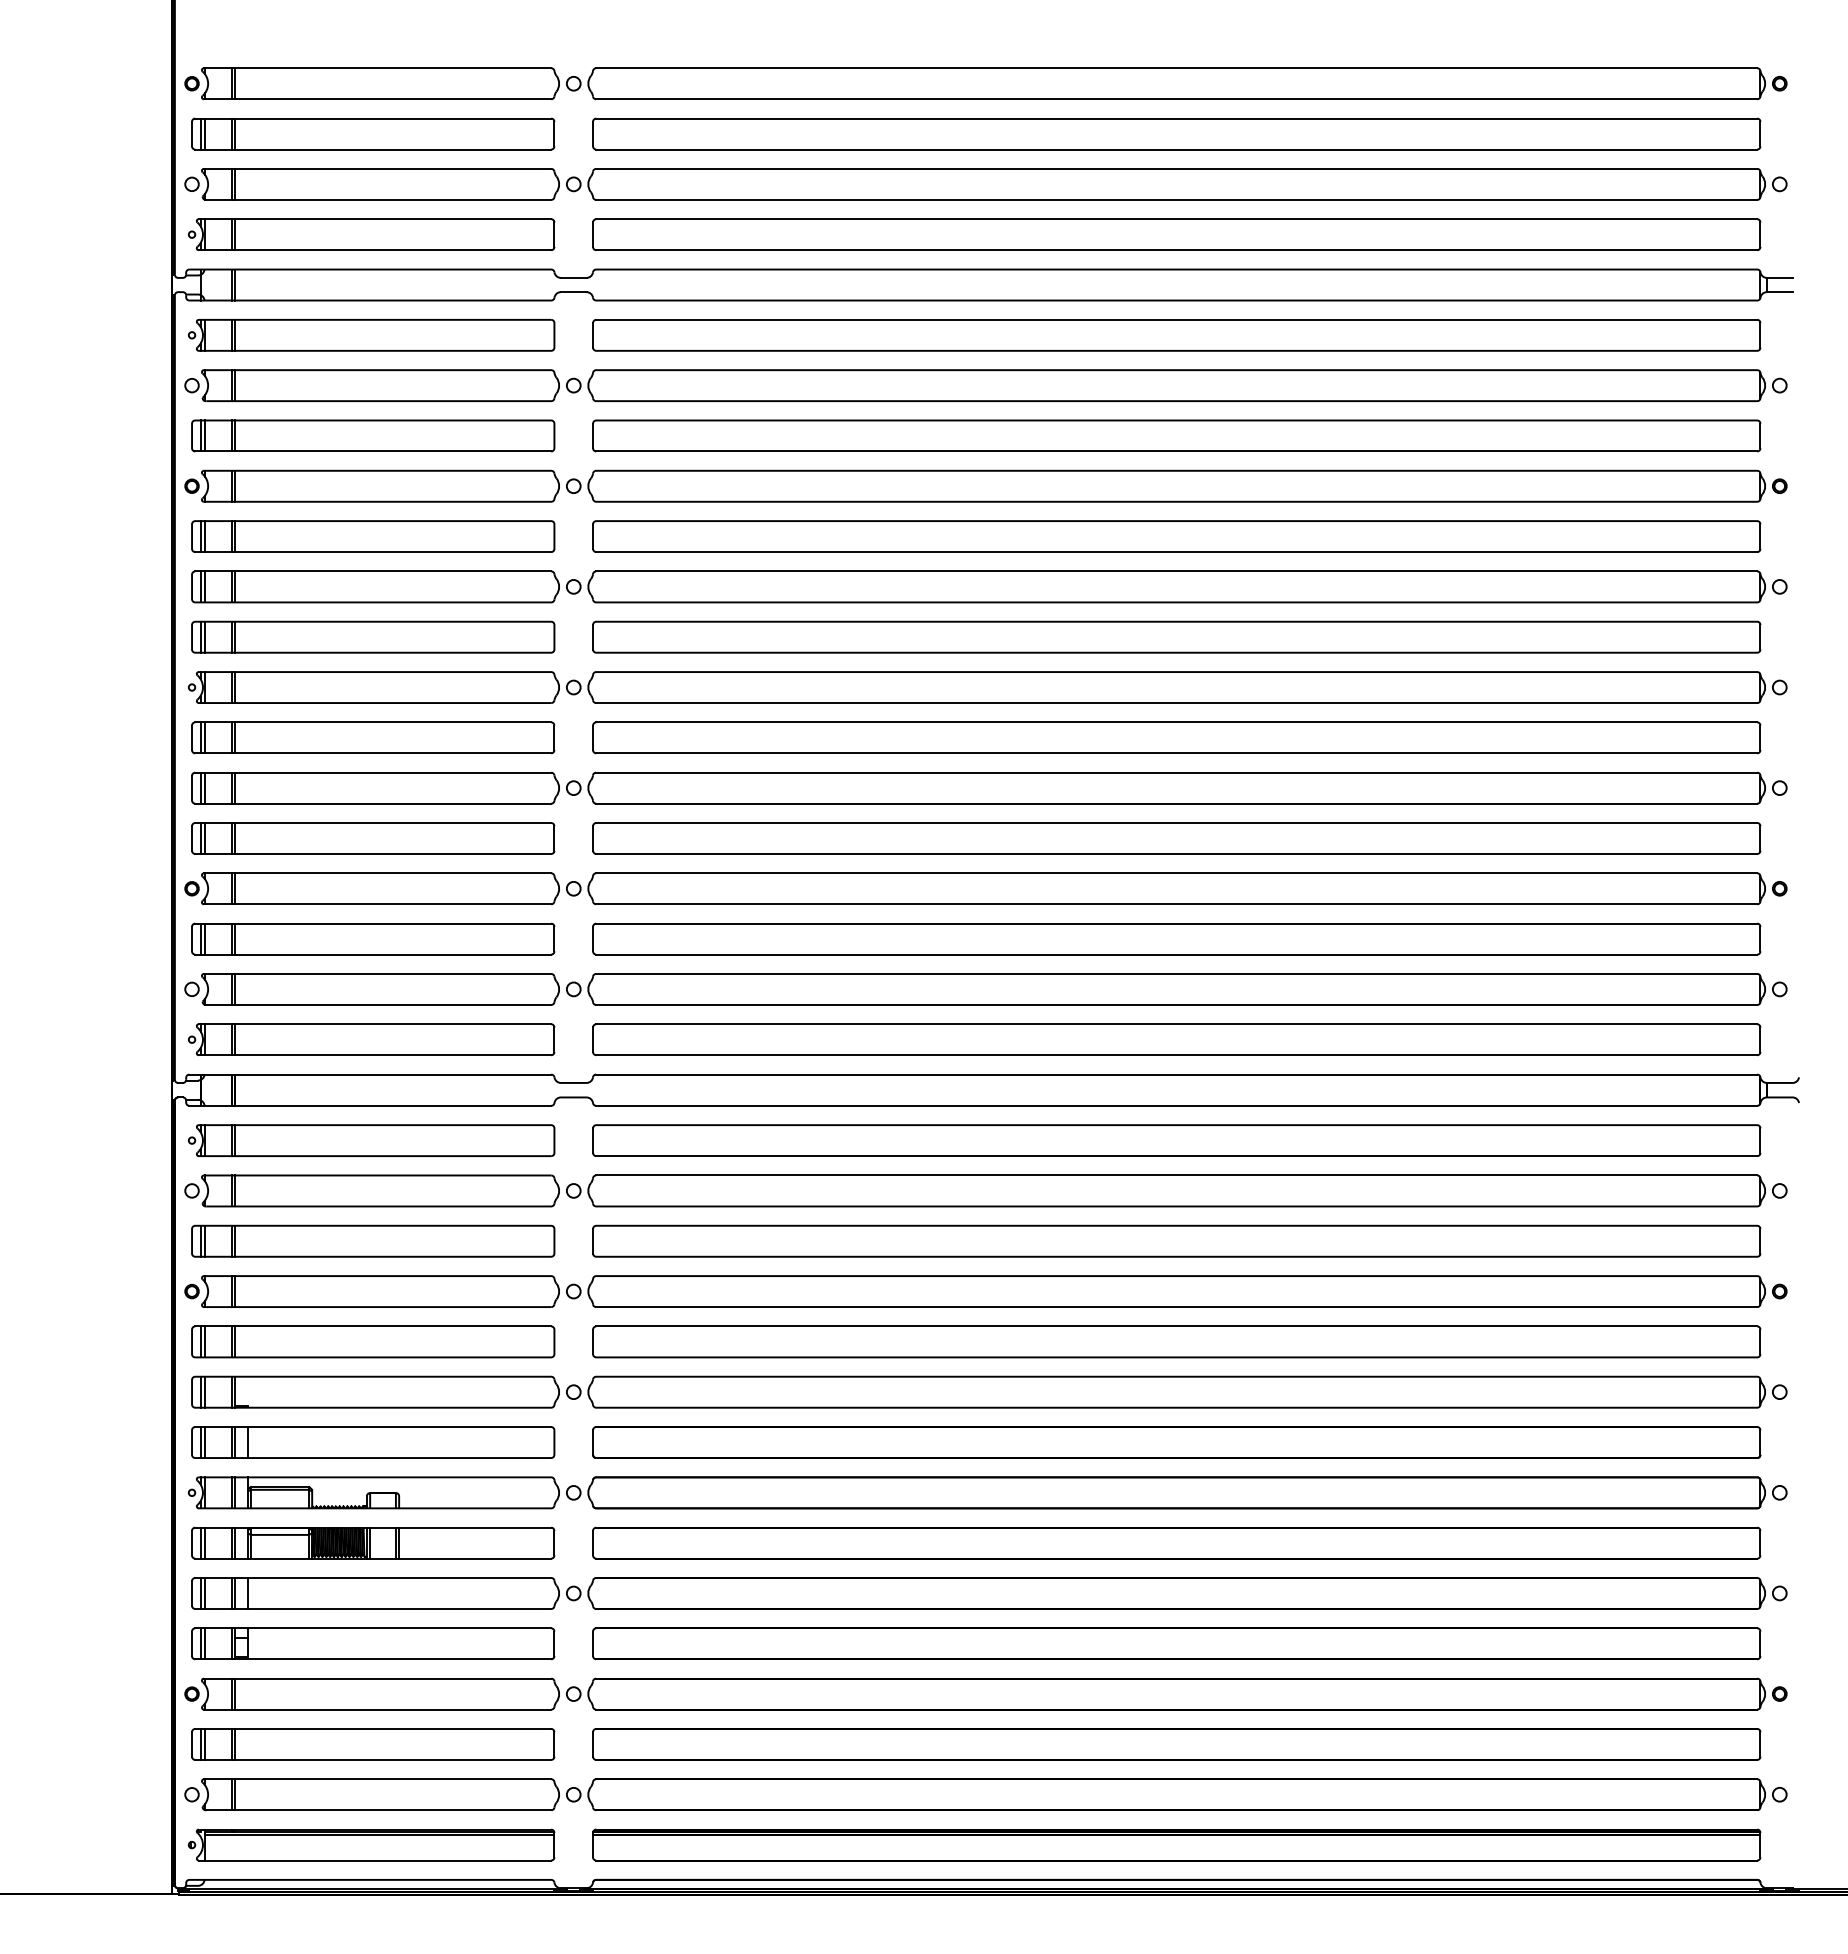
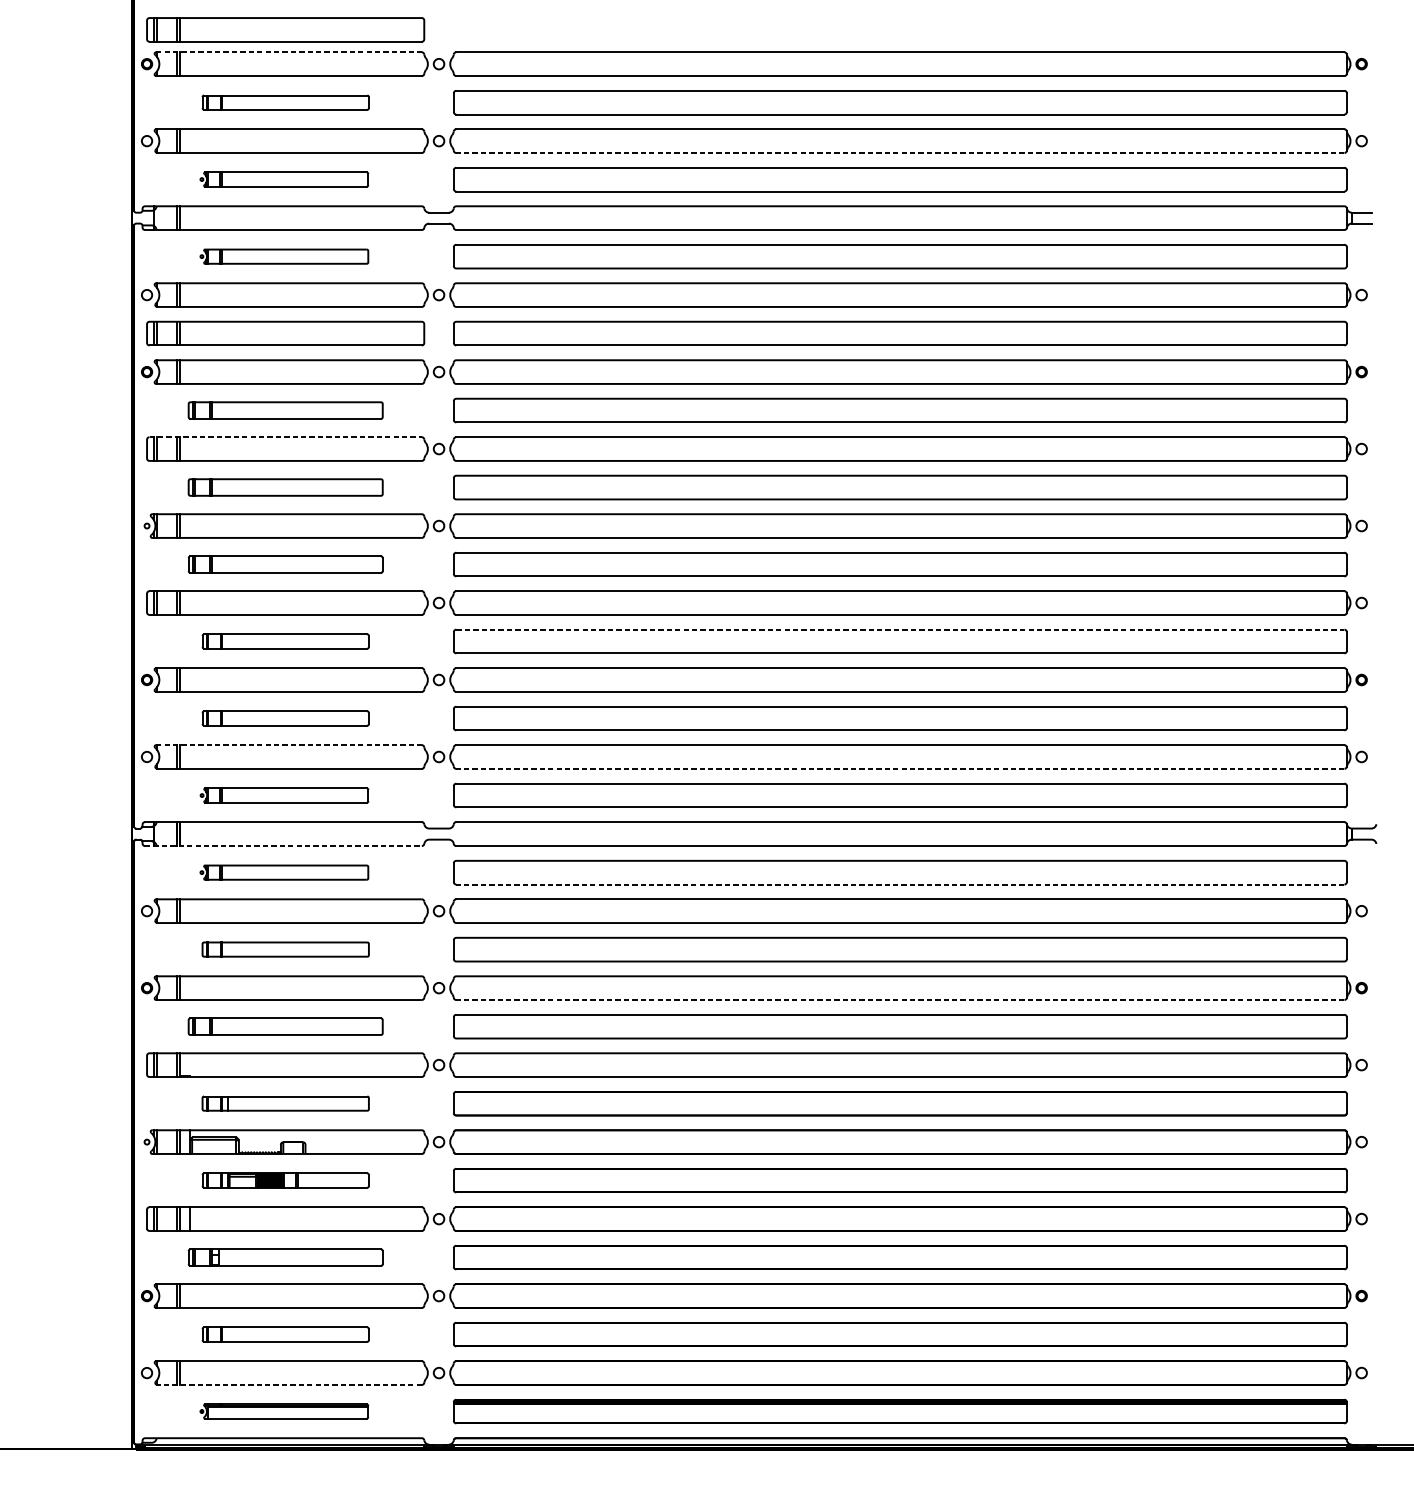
part: (373, 38) -> (285, 29), added
line: (377, 68) -> (288, 52), solid -> dashed
part: (373, 133) -> (285, 102), size x0.6
line: (1176, 199) -> (900, 152), solid -> dashed
part: (371, 234) -> (284, 179), size x0.6
part: (371, 335) -> (284, 256), size x0.6
part: (373, 536) -> (285, 410), size x0.7
line: (373, 571) -> (285, 437), solid -> dashed
part: (373, 636) -> (285, 487), size x0.7
part: (373, 737) -> (285, 564), size x0.7
line: (1177, 823) -> (900, 630), solid -> dashed
part: (373, 838) -> (285, 641), size x0.6
part: (373, 938) -> (285, 718), size x0.6
line: (377, 973) -> (288, 744), solid -> dashed
line: (1176, 1004) -> (900, 768), solid -> dashed
part: (371, 1039) -> (284, 795), size x0.6
line: (370, 1105) -> (283, 845), solid -> dashed
part: (371, 1140) -> (284, 872), size x0.6
line: (1176, 1156) -> (900, 884), solid -> dashed
part: (373, 1240) -> (285, 949), size x0.6
line: (1176, 1307) -> (900, 1000), solid -> dashed
part: (373, 1341) -> (285, 1026), size x0.7
part: (373, 1442) -> (285, 1103), size x0.6
part: (373, 1542) -> (285, 1180), size x0.6
part: (373, 1643) -> (285, 1257), size x0.7
part: (373, 1744) -> (285, 1334), size x0.6
line: (378, 1810) -> (289, 1385), solid -> dashed
part: (371, 1844) -> (284, 1411), size x0.6

